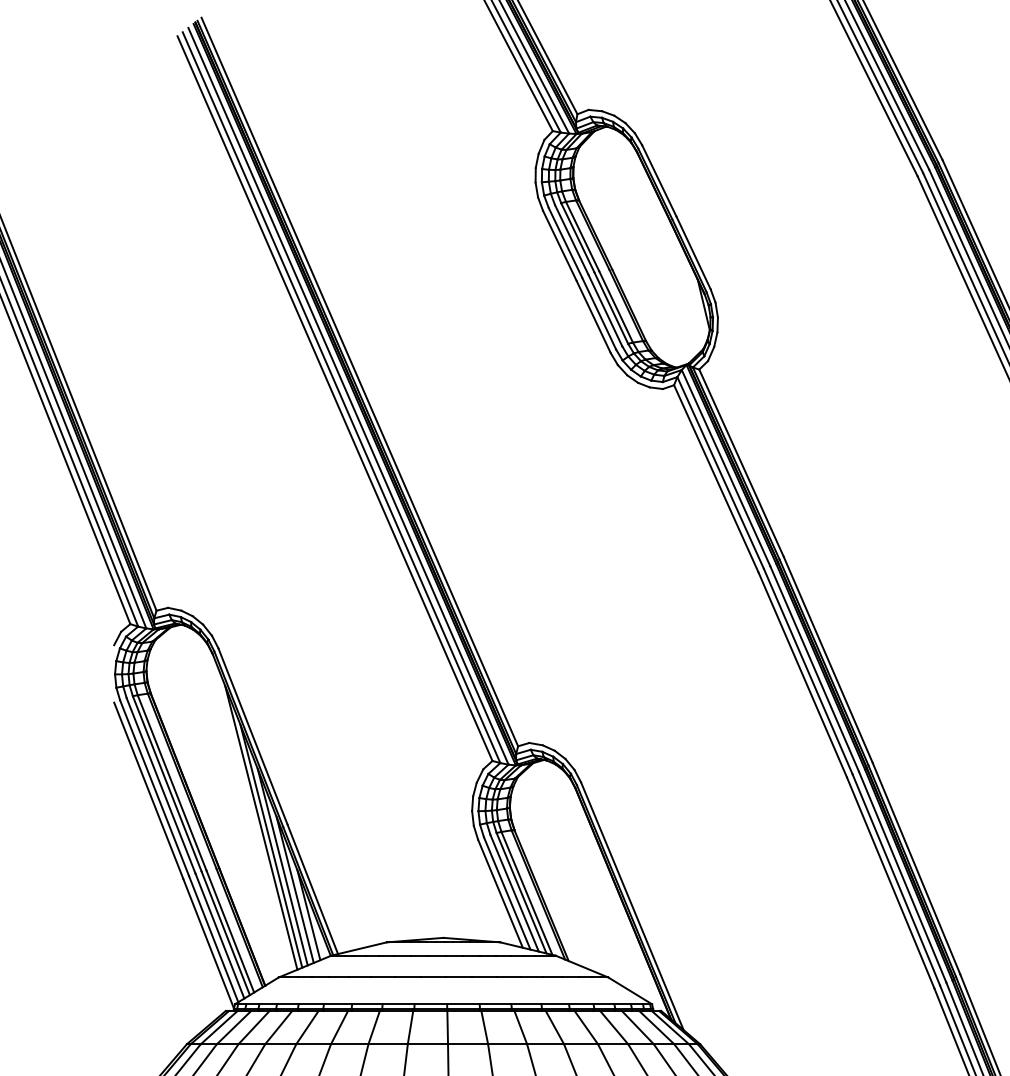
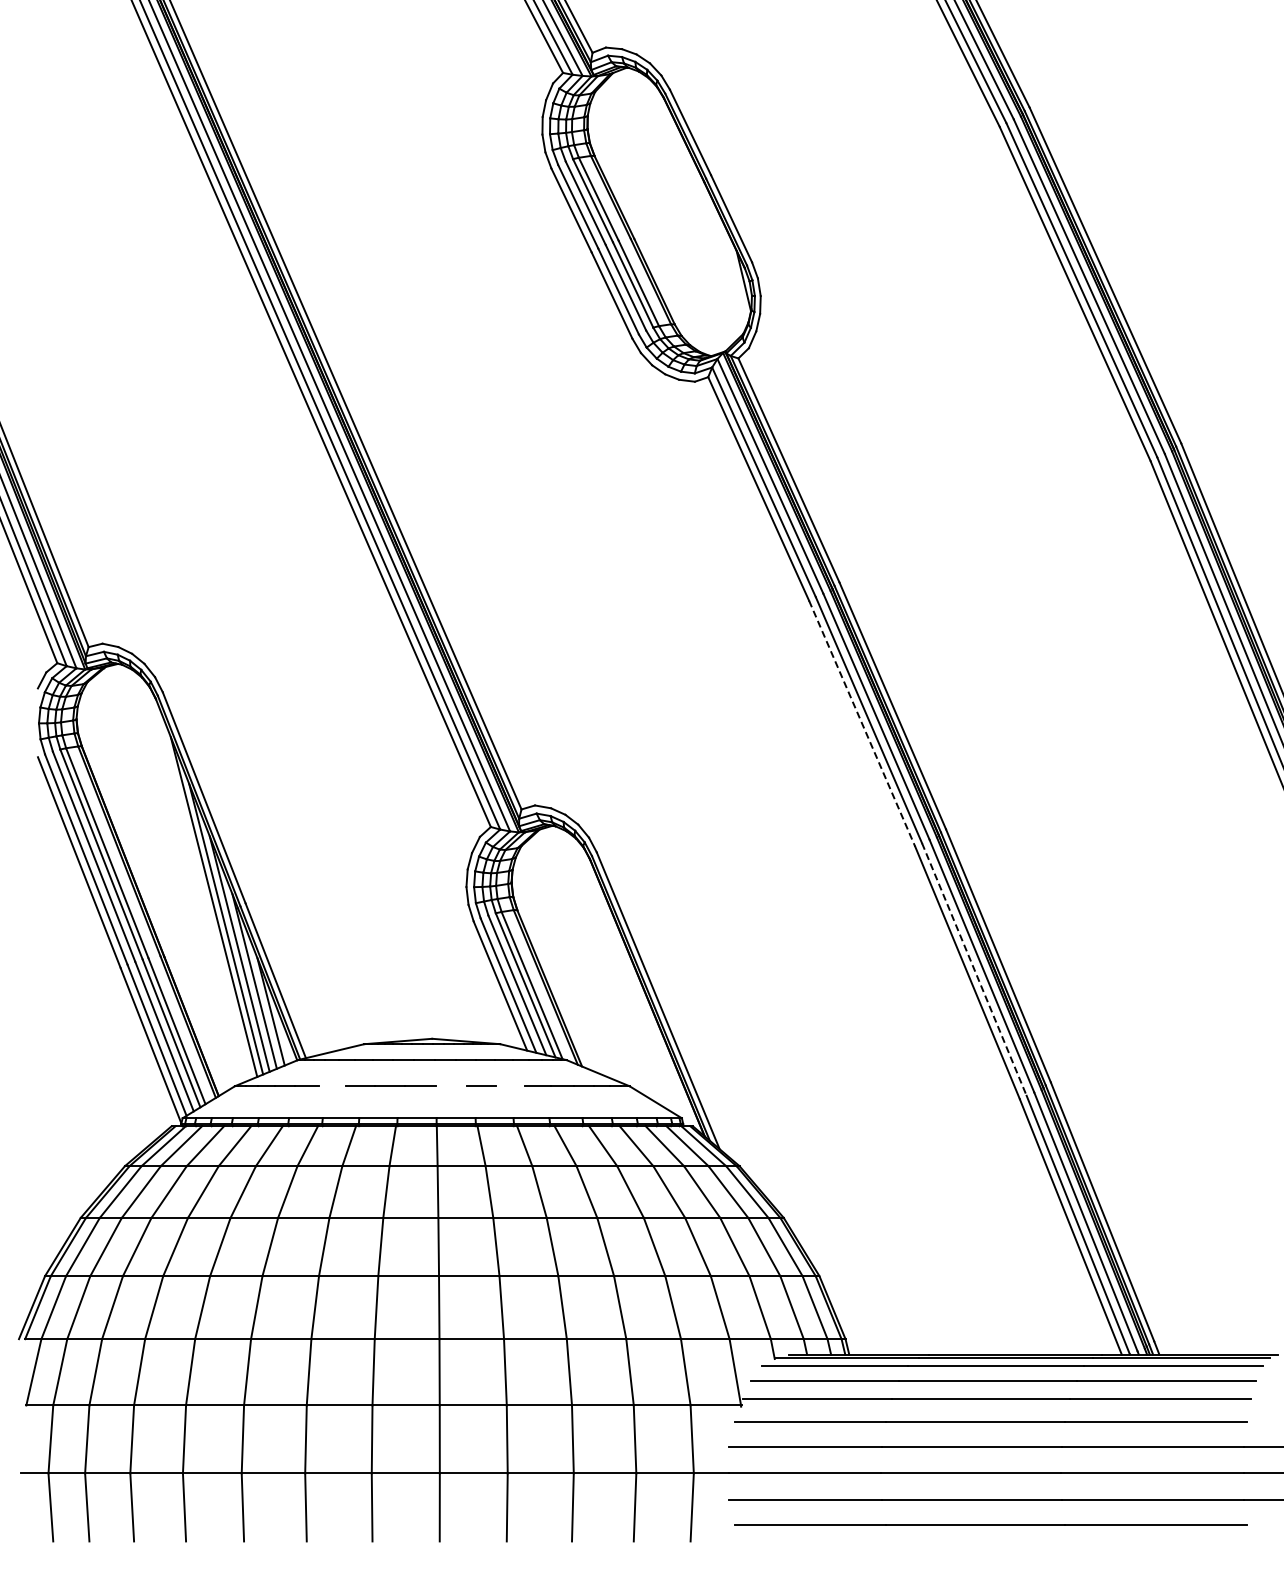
line: (802, 674) -> (862, 723), solid -> dashed
line: (896, 879) -> (974, 969), solid -> dashed
line: (360, 977) -> (332, 1086), removed
line: (458, 977) -> (450, 1086), removed
line: (508, 977) -> (510, 1086), removed

